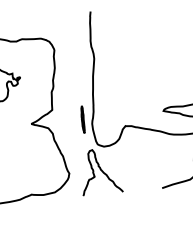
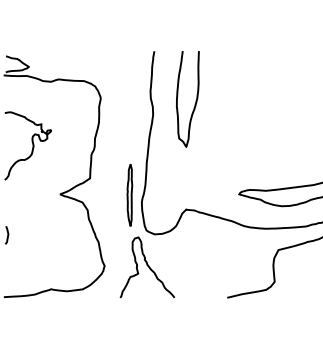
curve: (124, 44) -> (195, 100), added
part: (82, 119) -> (129, 195), size x1.67

